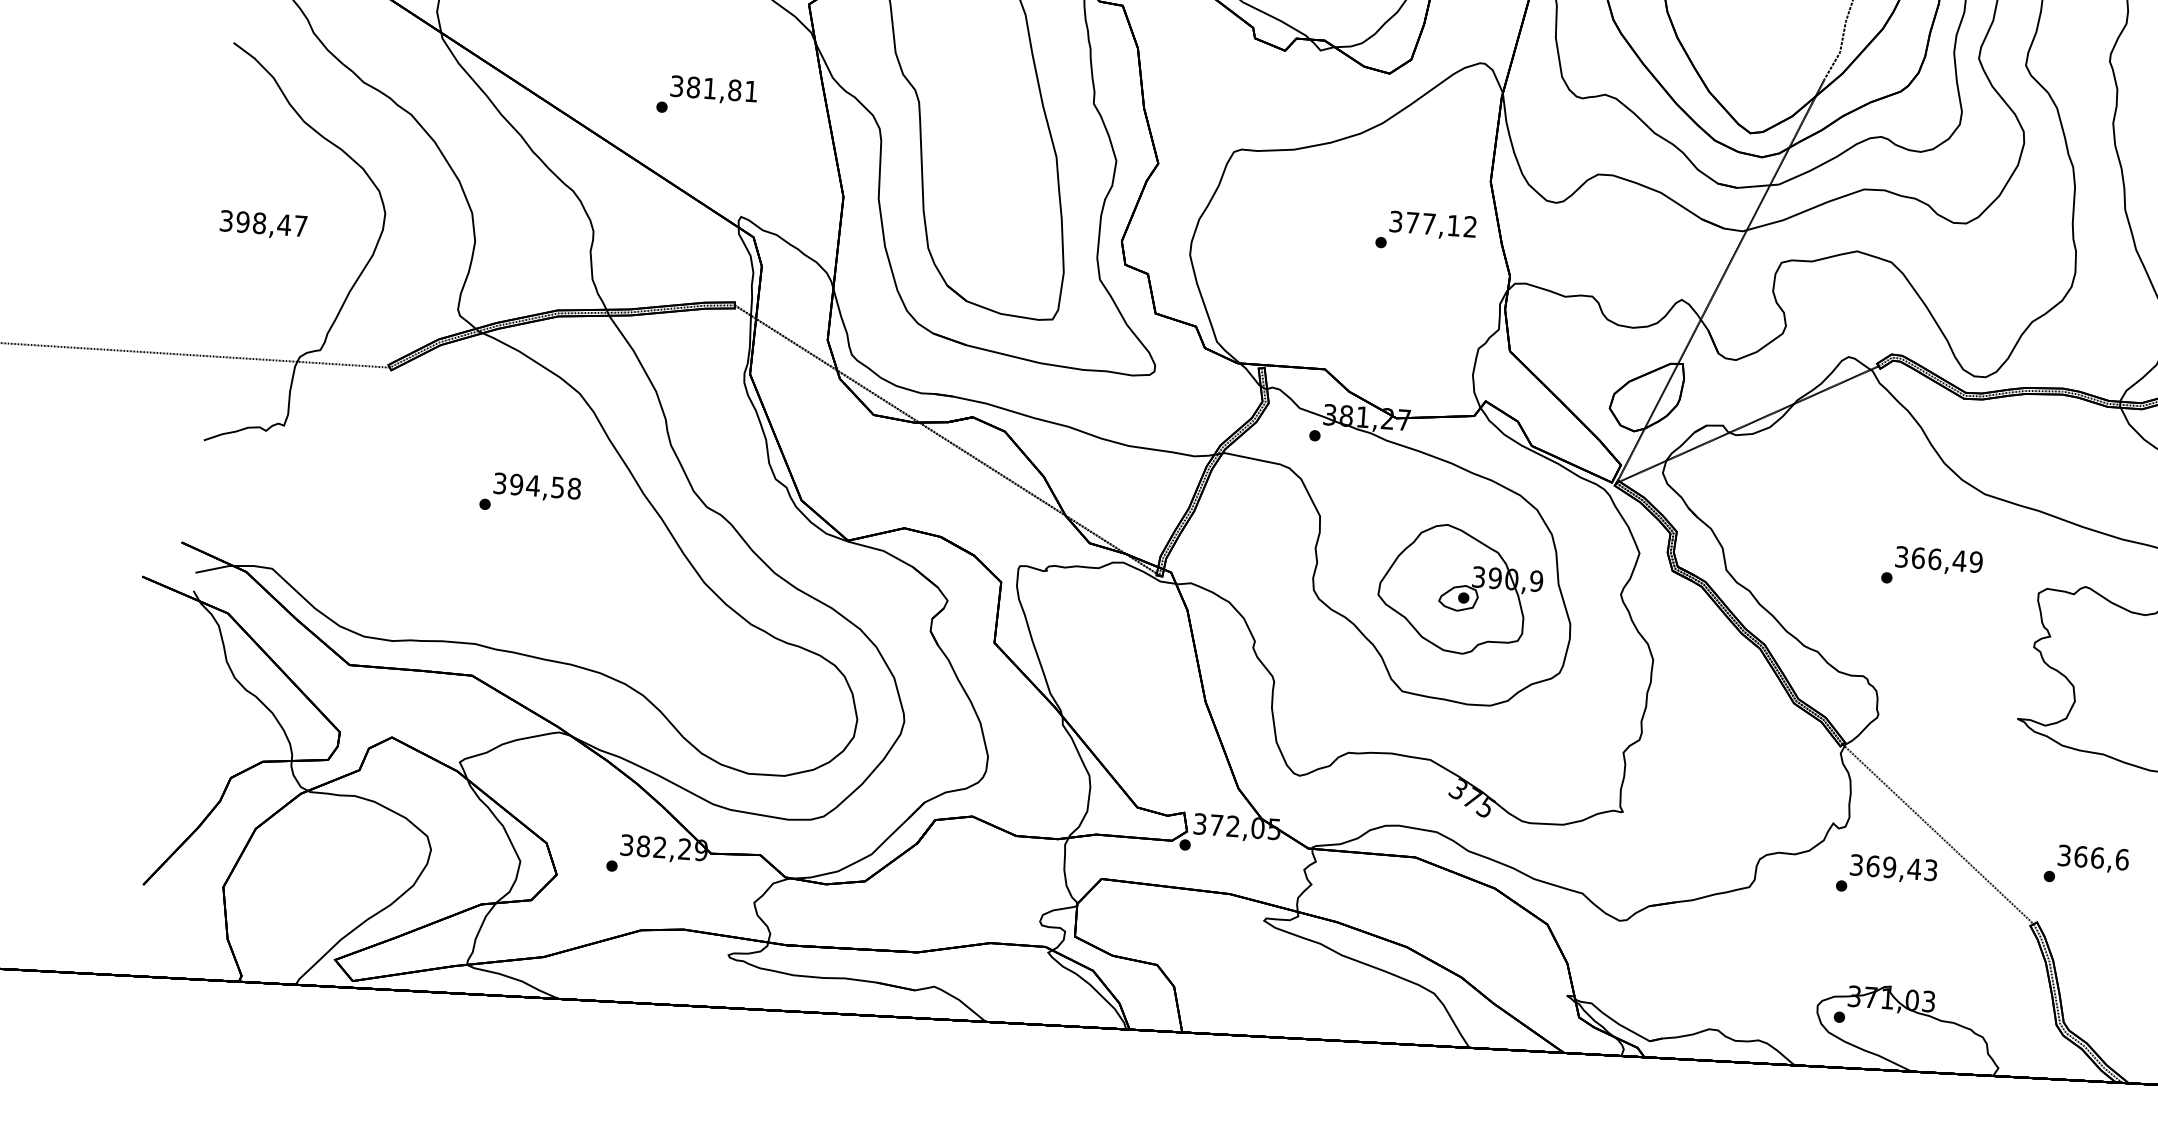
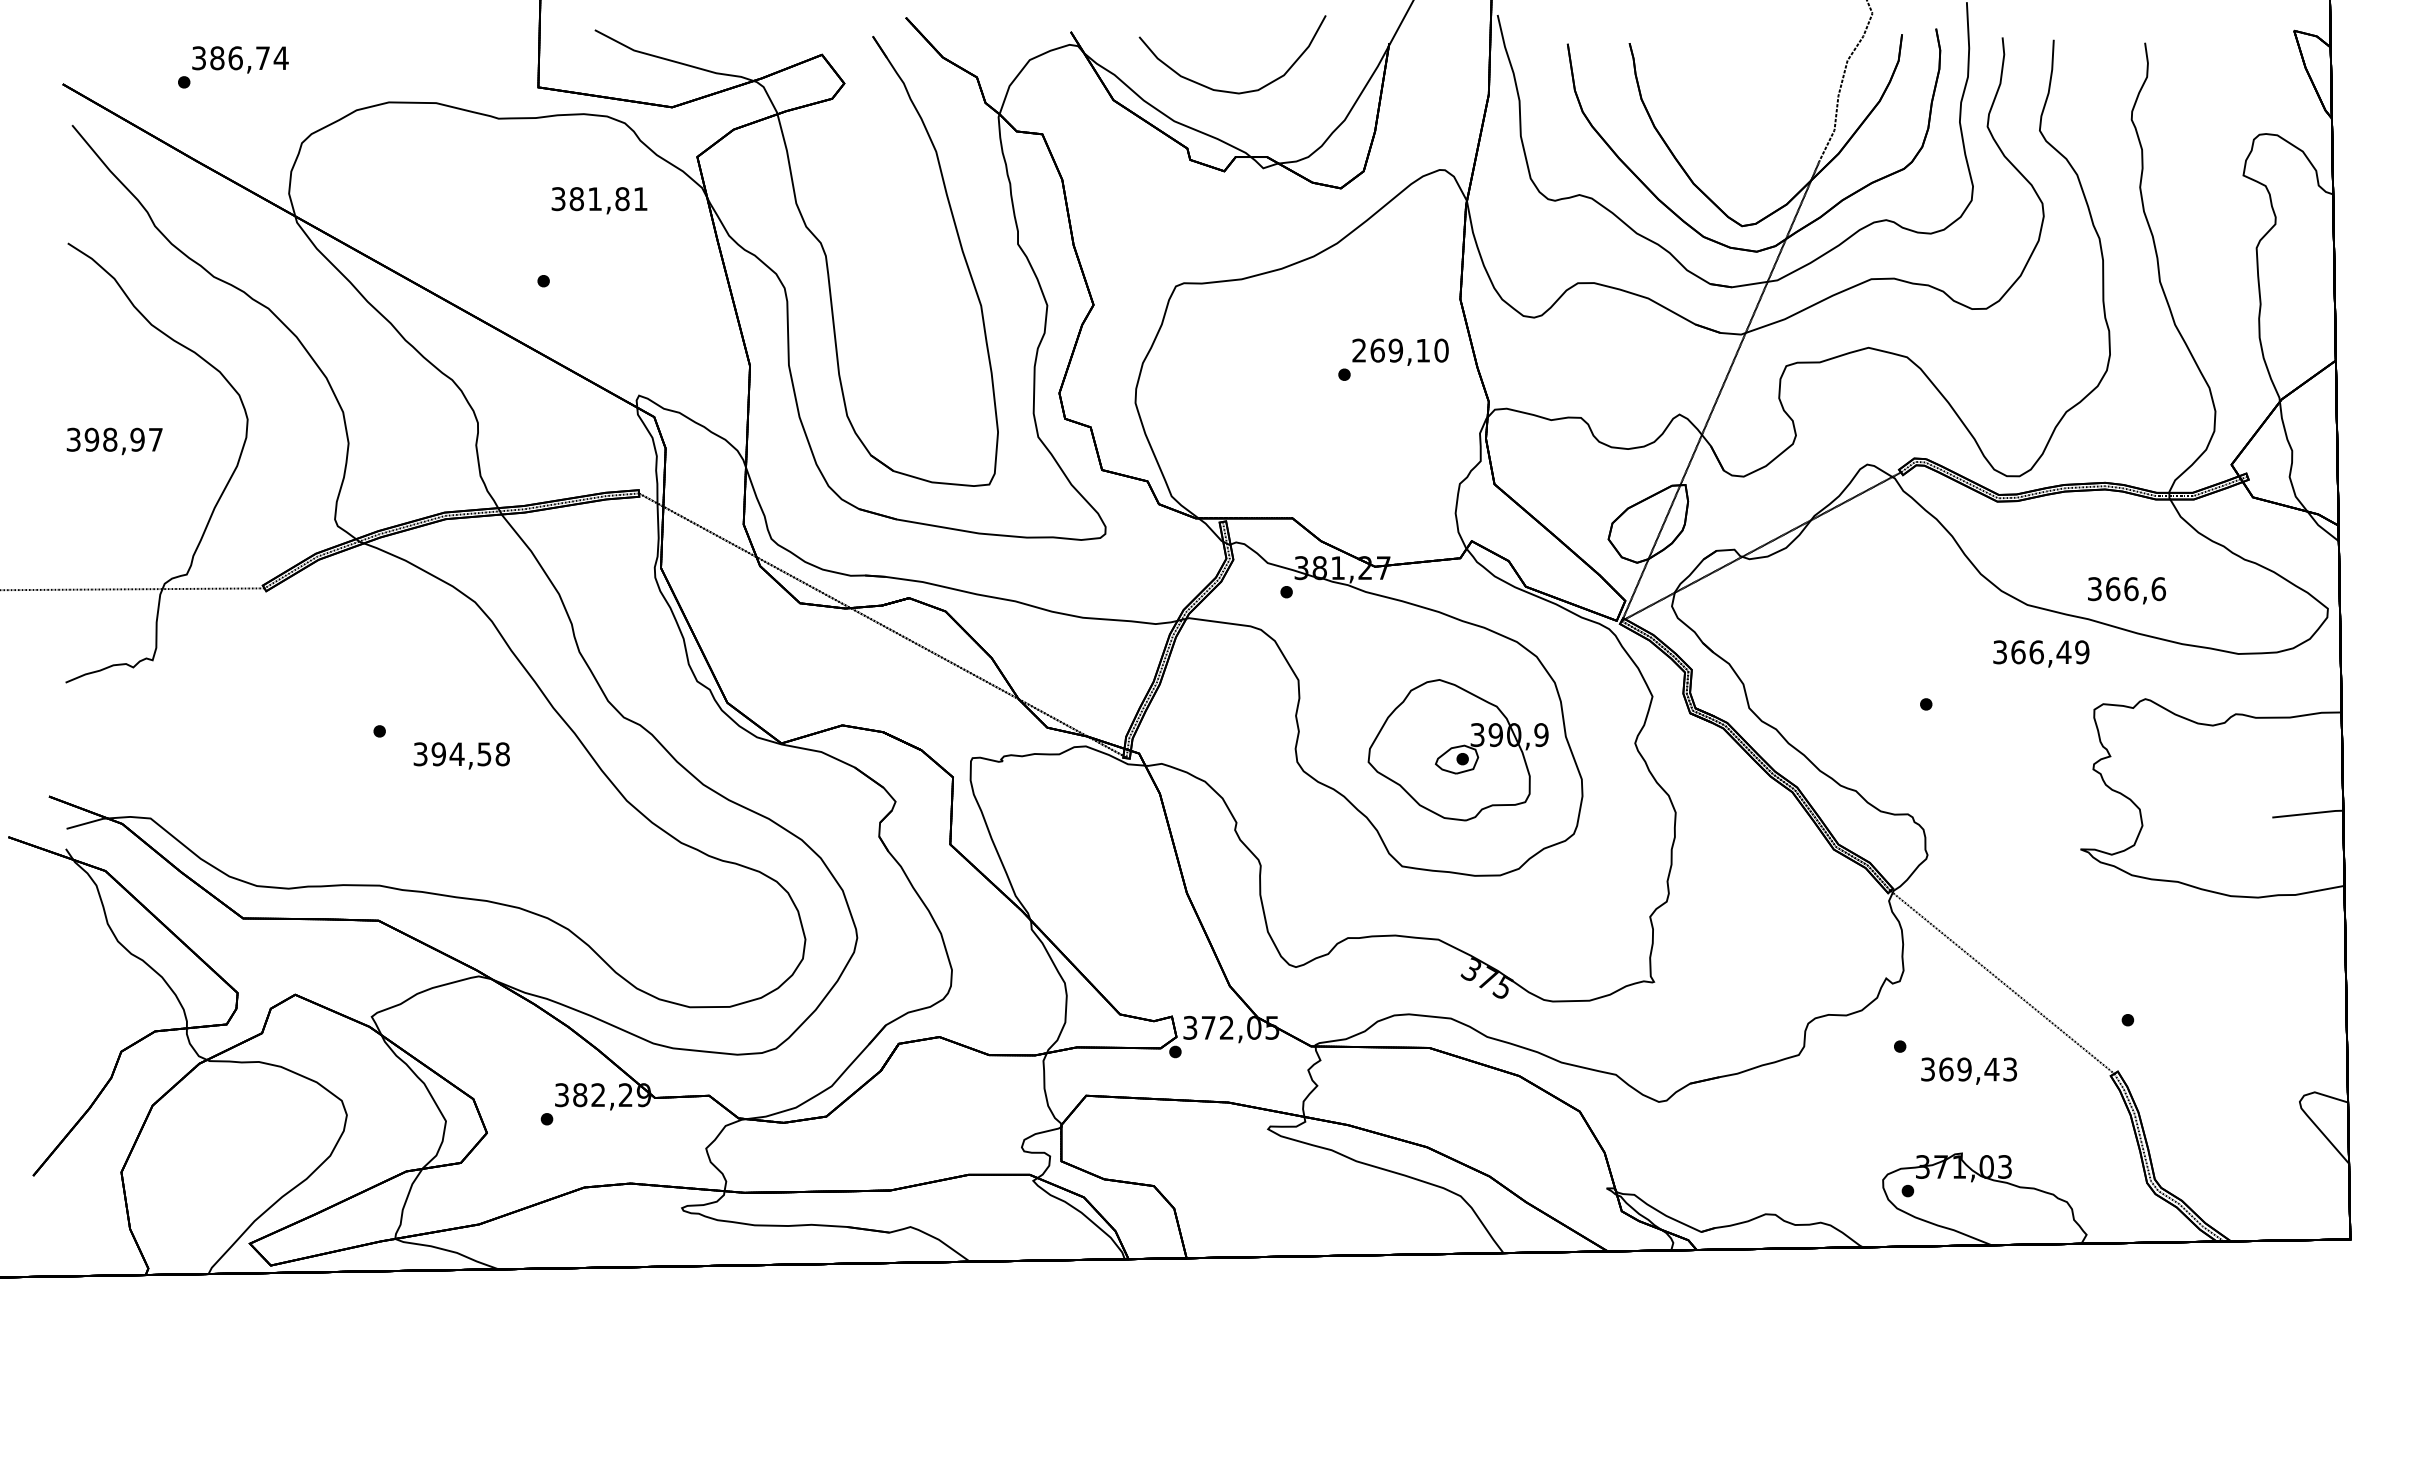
text: (713, 90) -> (599, 200), moved
text: (284, 224) -> (137, 439), 398,47 -> 398,97
text: (1433, 224) -> (1400, 350), 377,12 -> 269,10
text: (537, 487) -> (461, 755), moved
text: (1939, 560) -> (2041, 653), moved
text: (2093, 858) -> (2126, 590), moved
text: (1893, 868) -> (1968, 1070), moved

